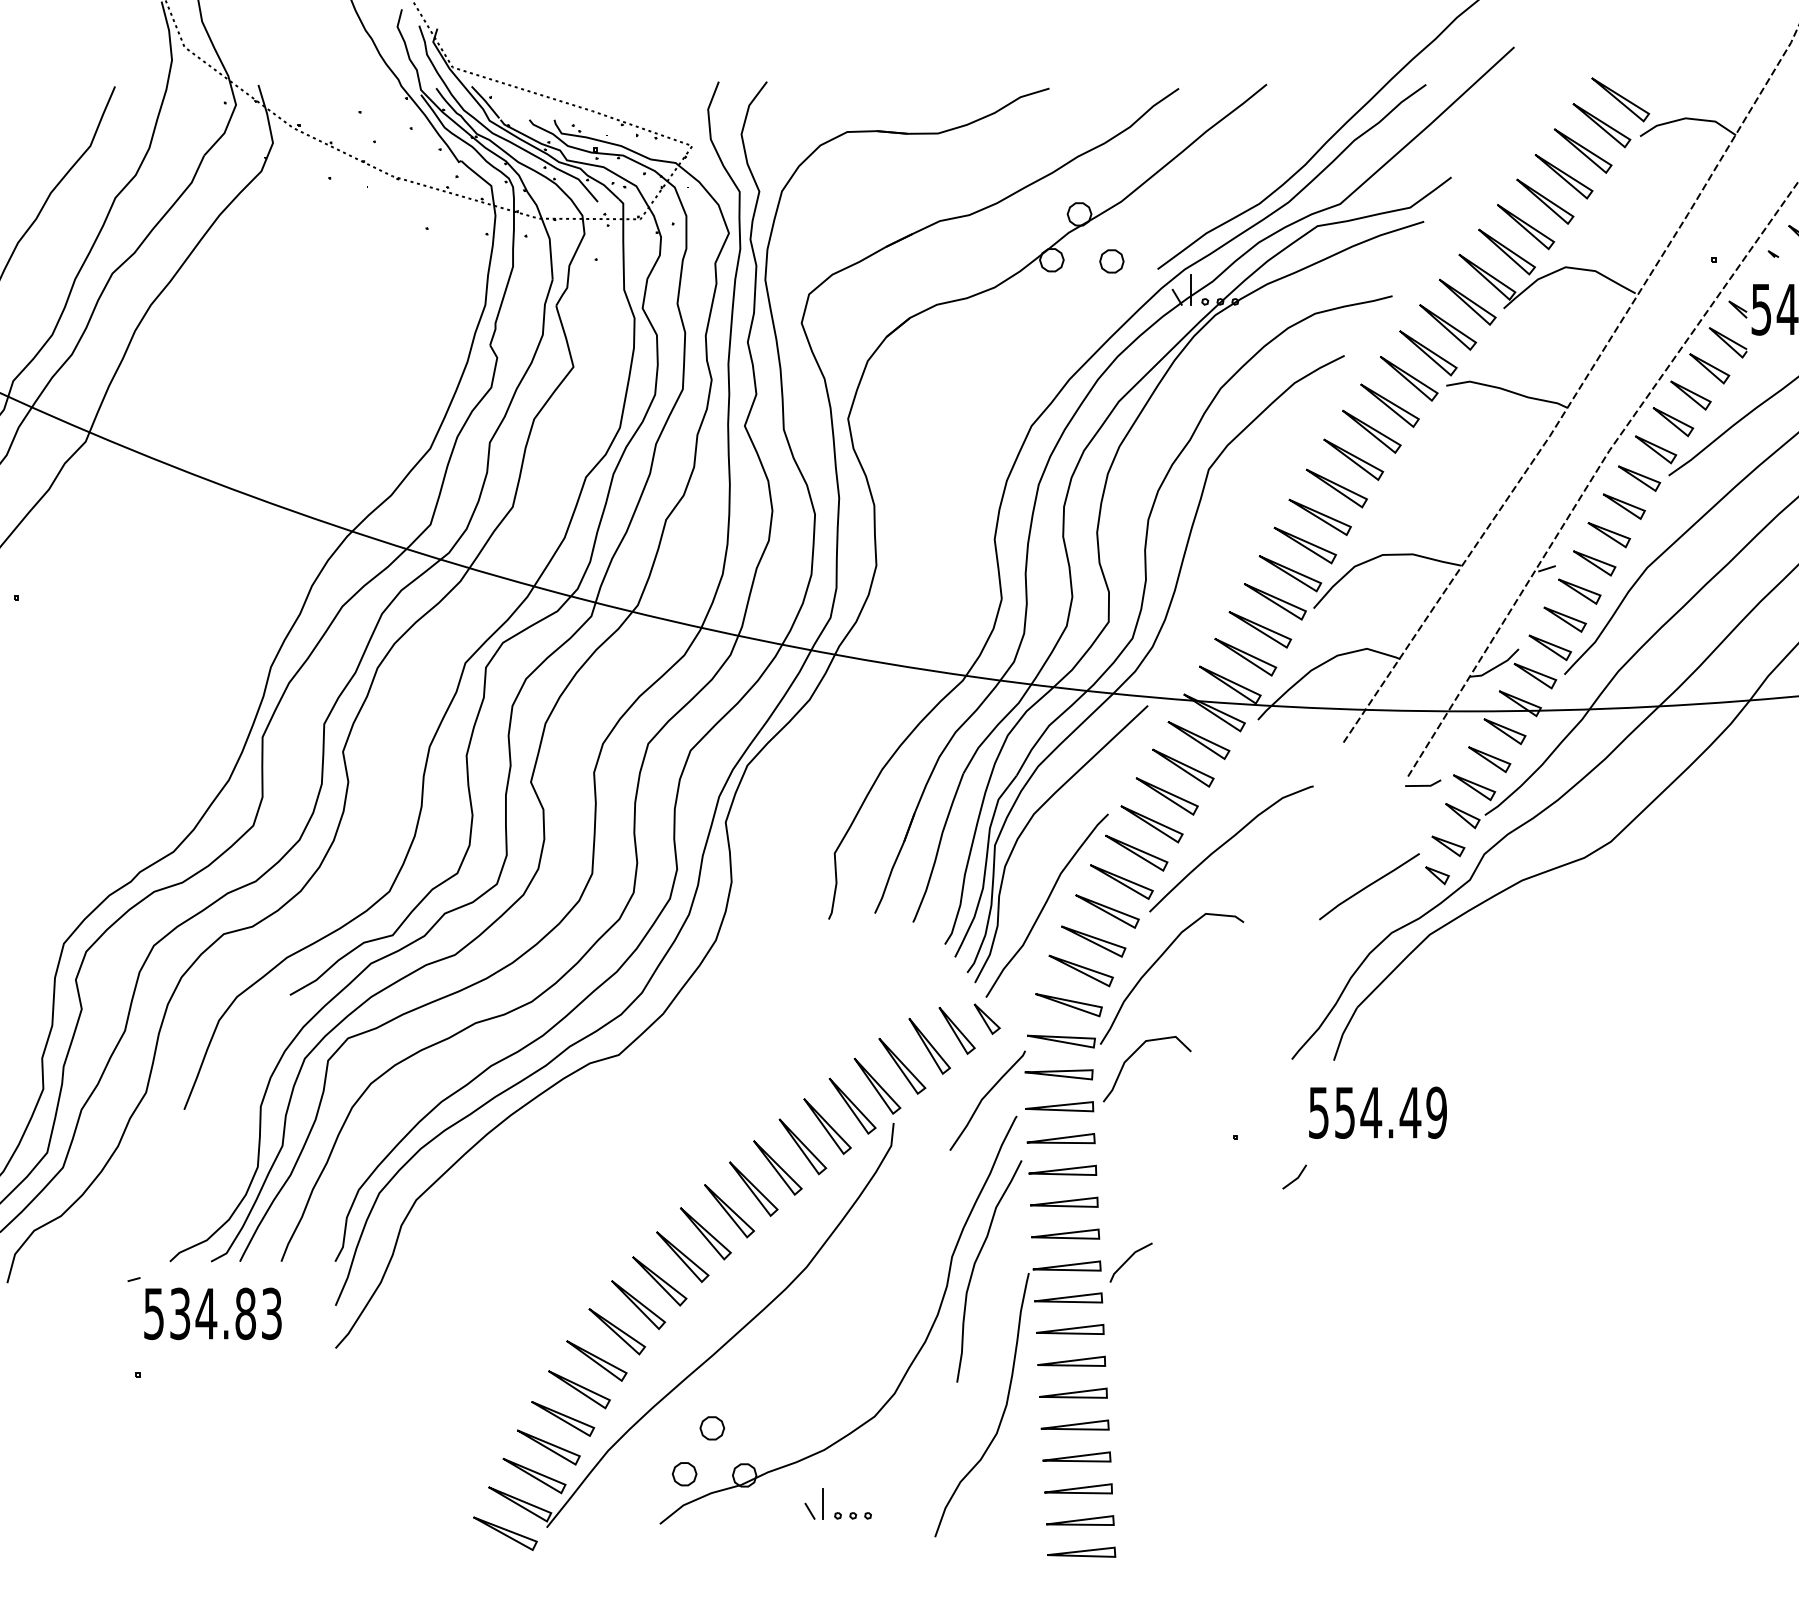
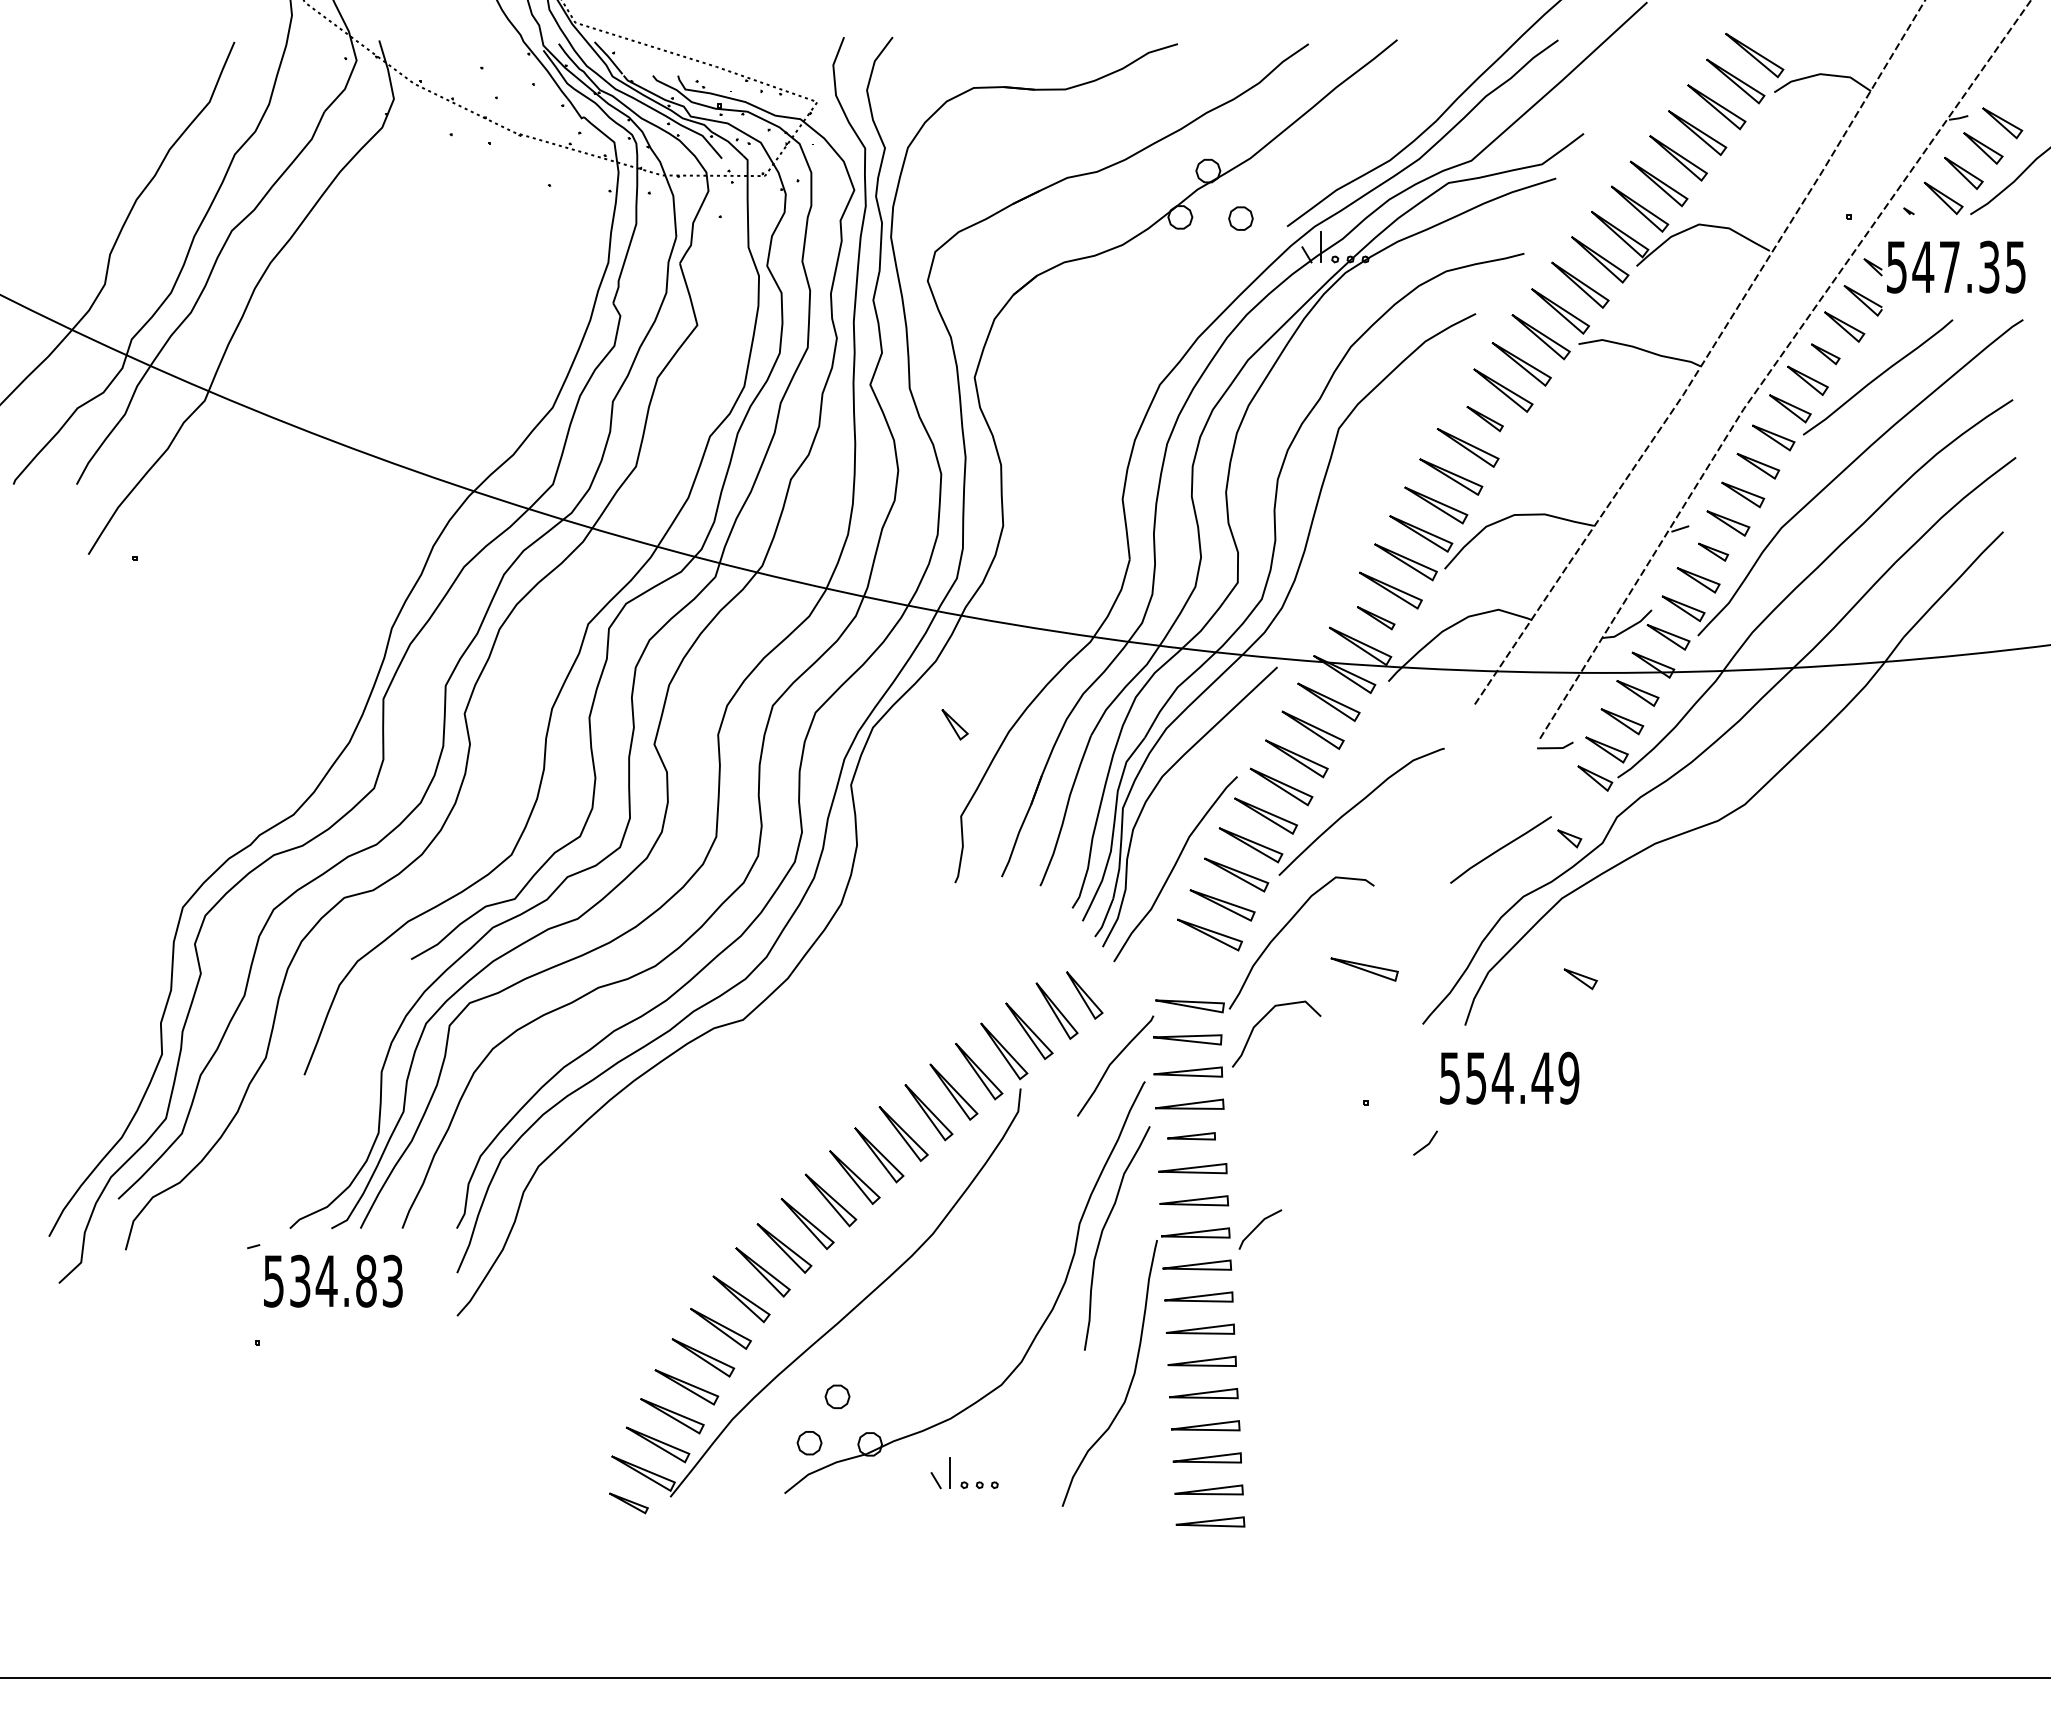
part: (1690, 396) -> (1825, 354), size x0.7
part: (1353, 459) -> (1484, 418), size x0.6
part: (1579, 592) -> (1713, 552), size x0.7
part: (1245, 656) -> (1375, 617), size x0.6
part: (1448, 846) -> (1580, 979), moved
part: (1068, 1005) -> (1364, 969), moved
part: (986, 1018) -> (954, 724), moved
part: (1062, 1169) -> (1191, 1135), size x0.7
part: (505, 1533) -> (628, 1503), size x0.6

